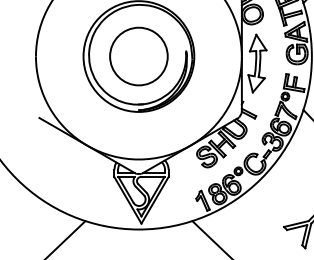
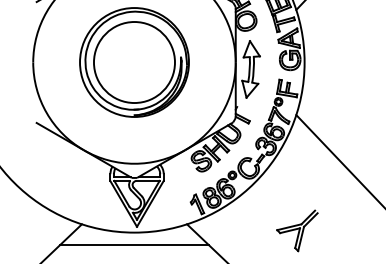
circle: (138, 56) -> (134, 62), size x1.43
line: (138, 241) -> (134, 244), added

